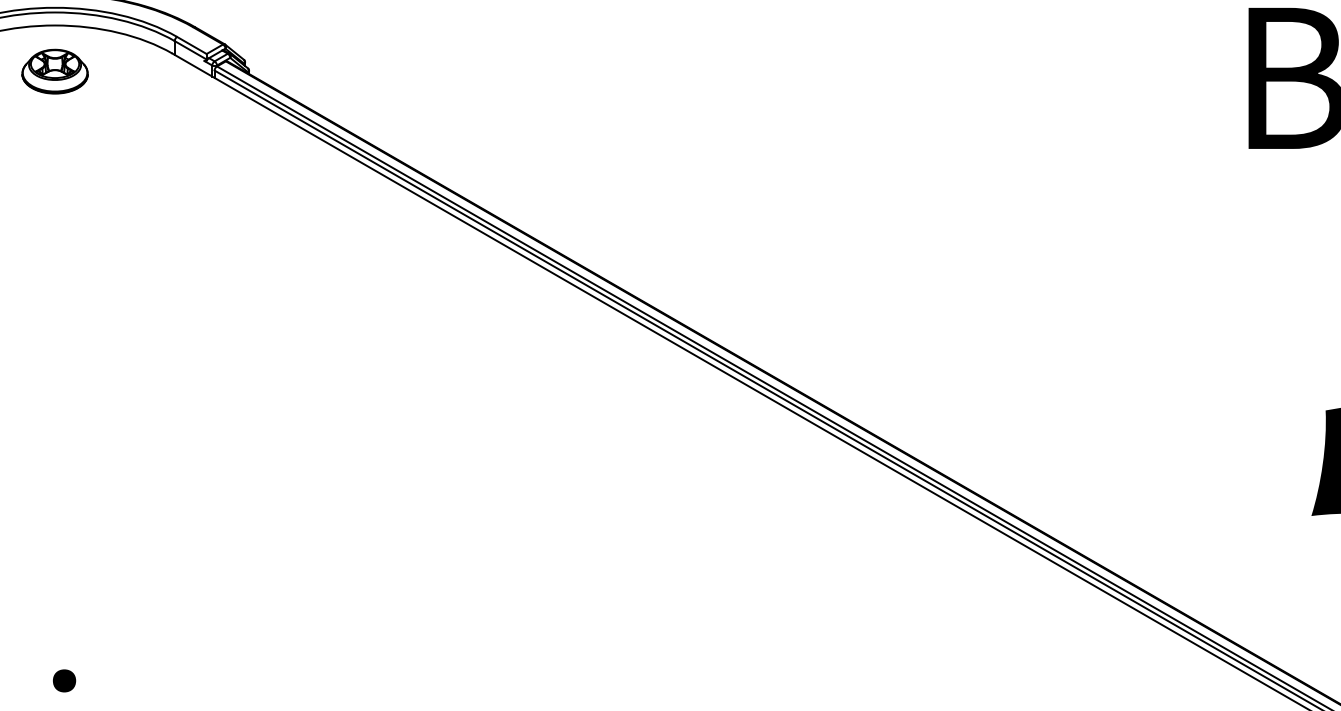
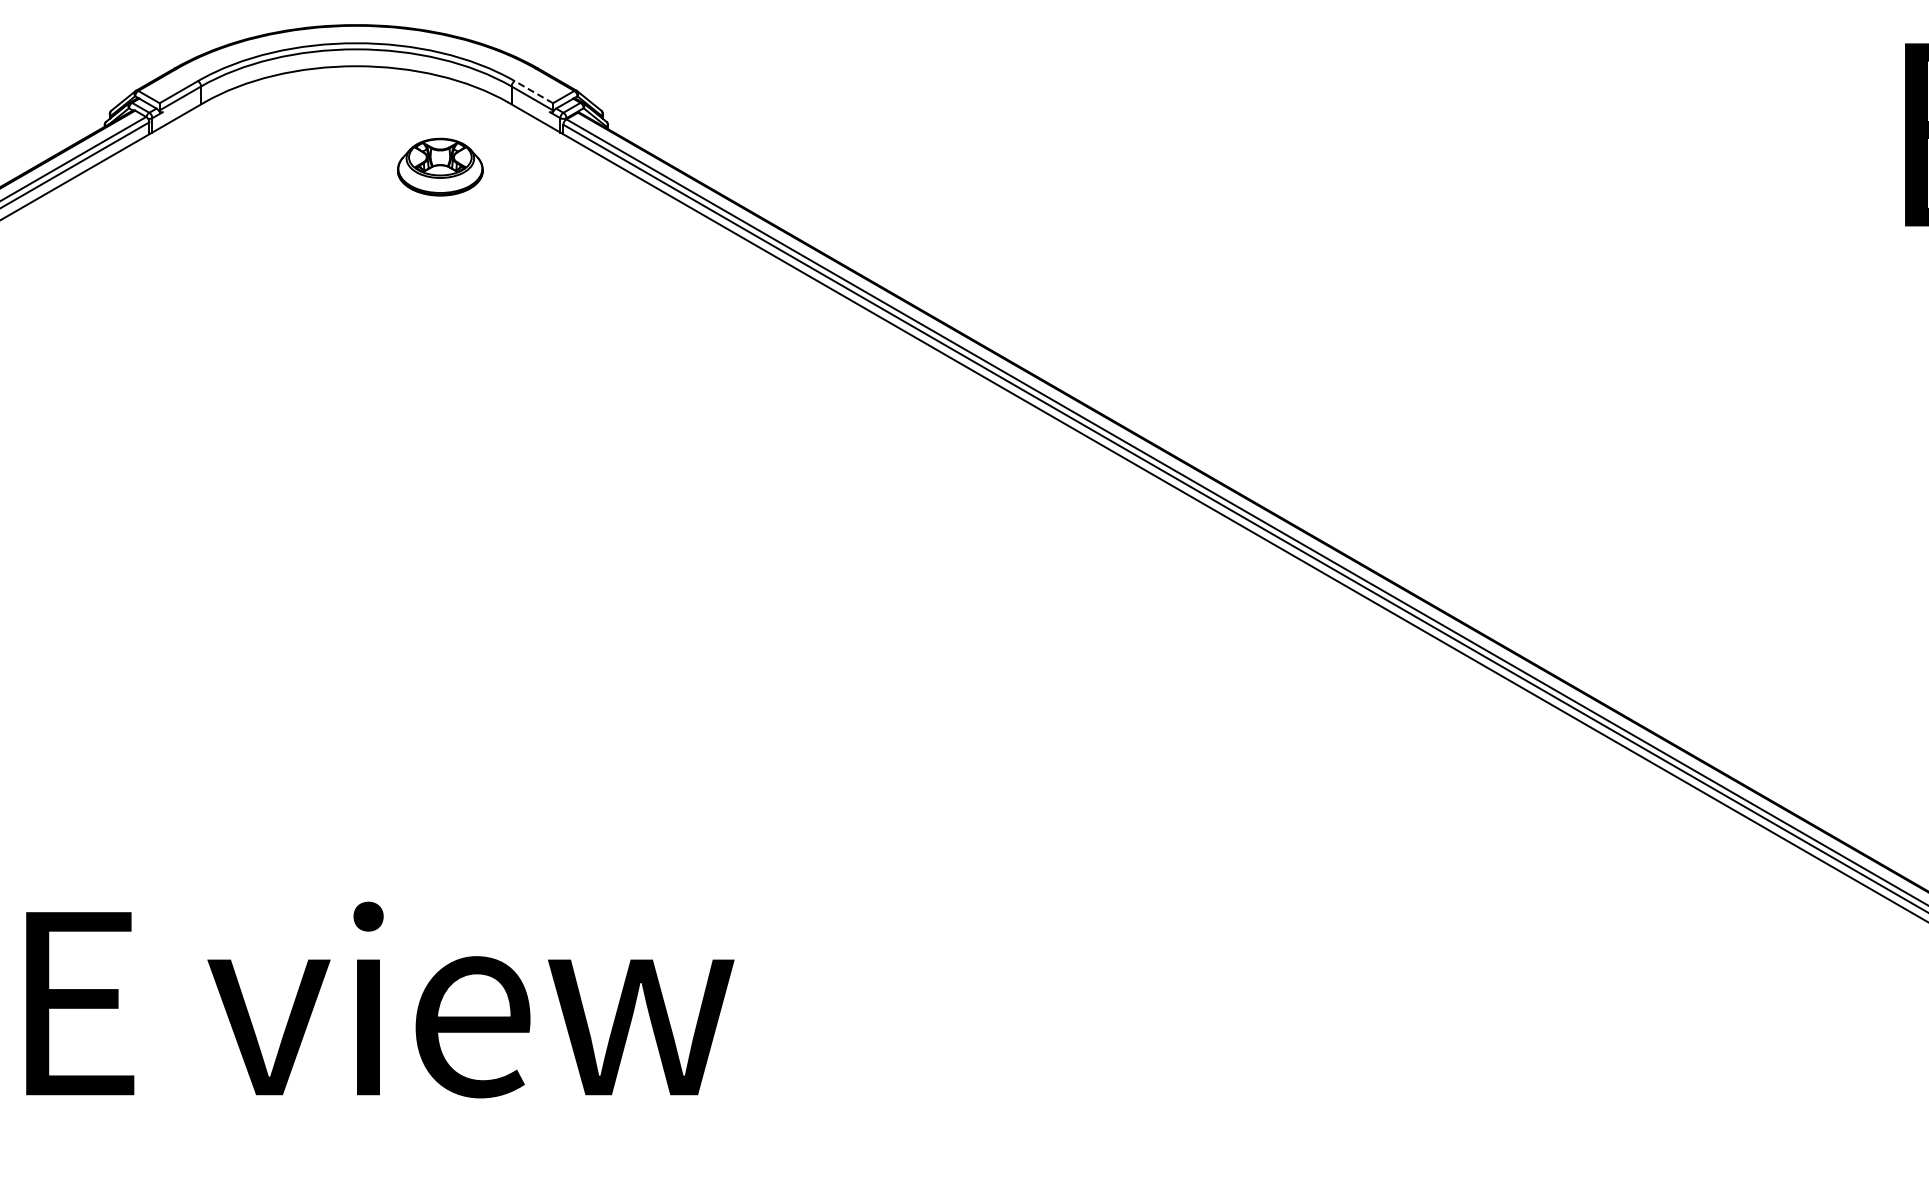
line: (191, 44) -> (533, 91), solid -> dashed
part: (55, 71) -> (440, 166), moved

